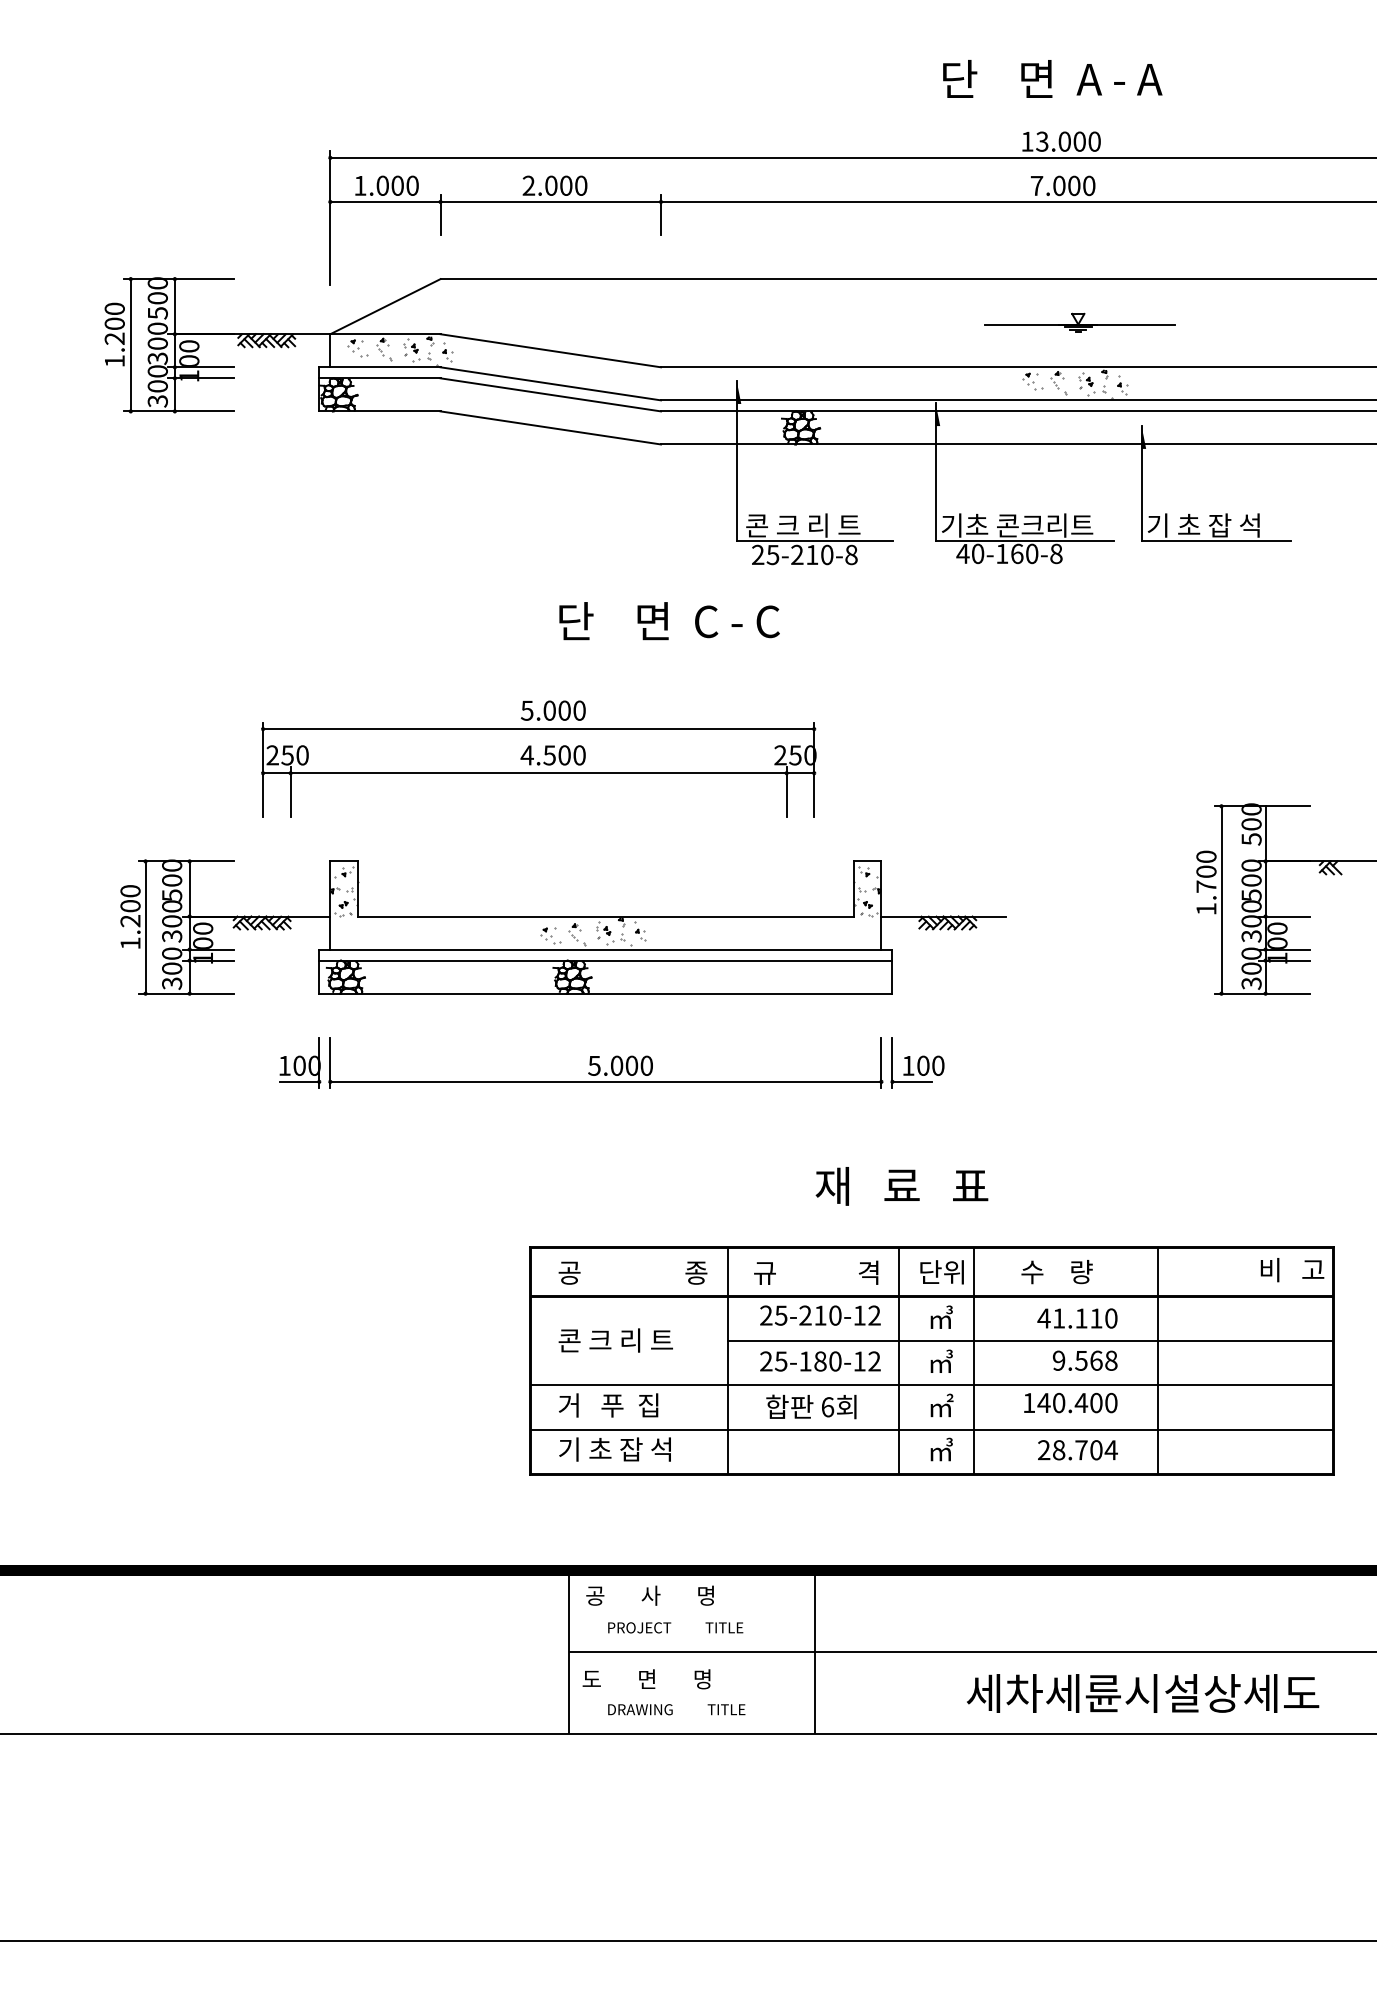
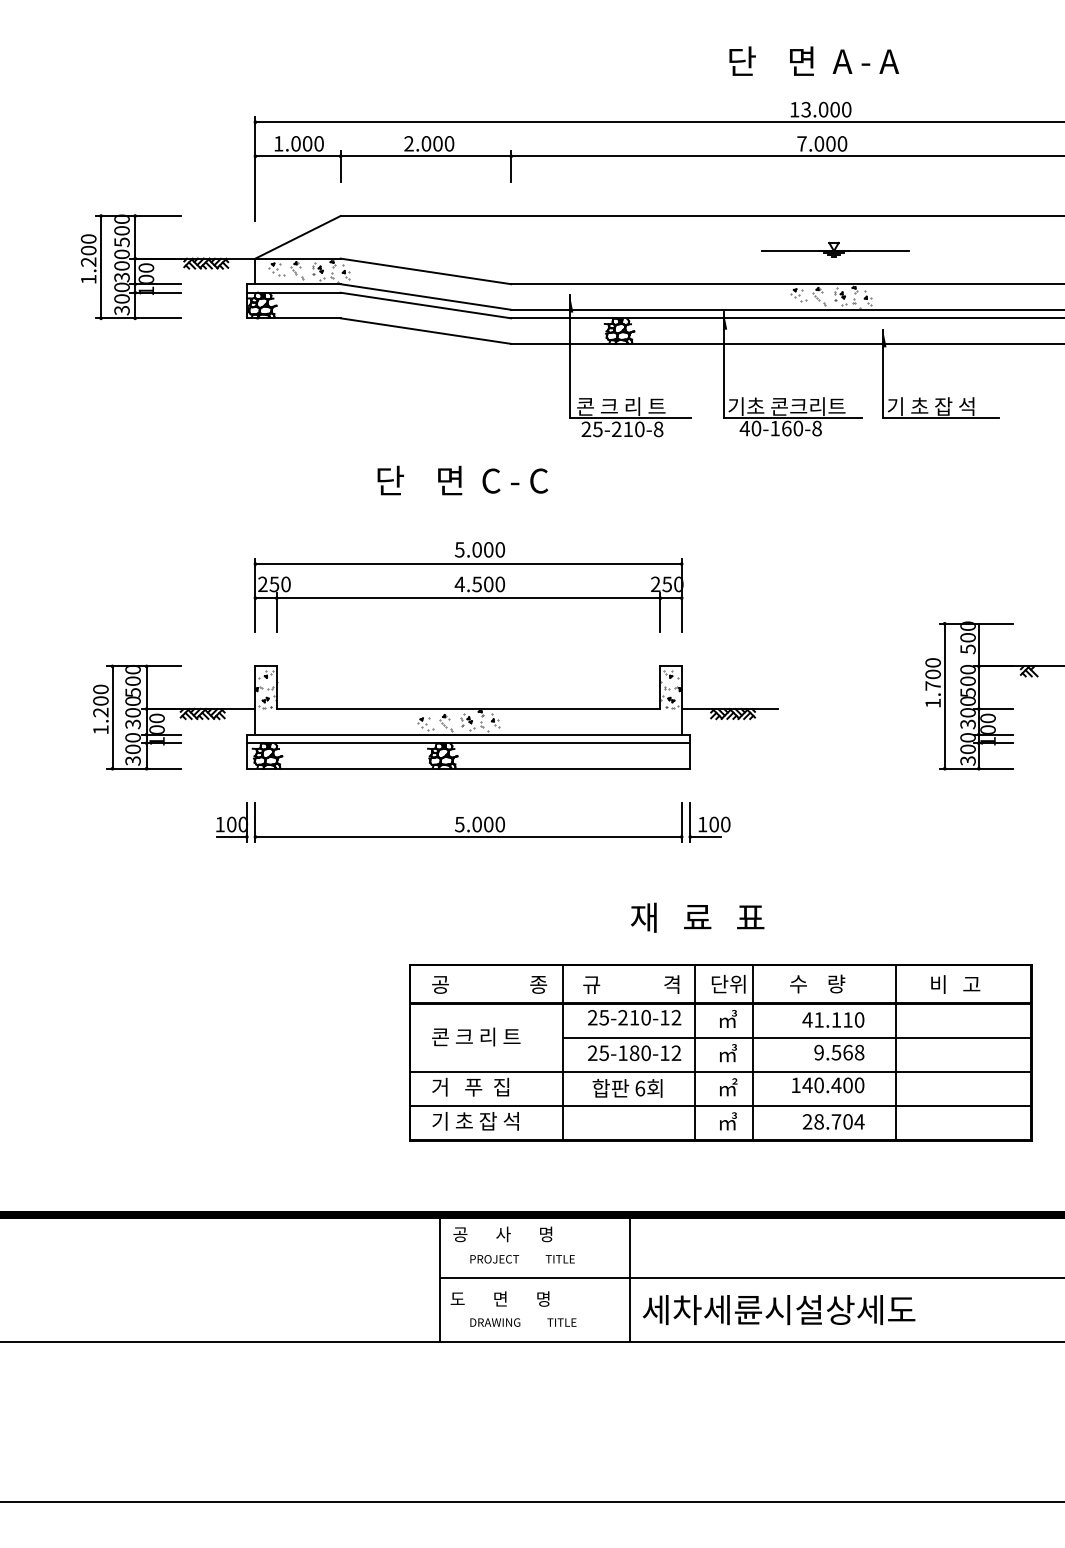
text: (669, 621) -> (462, 480), moved
part: (538, 759) -> (468, 587), moved
text: (1292, 1270) -> (955, 984), moved
text: (1142, 1694) -> (778, 1310), moved

